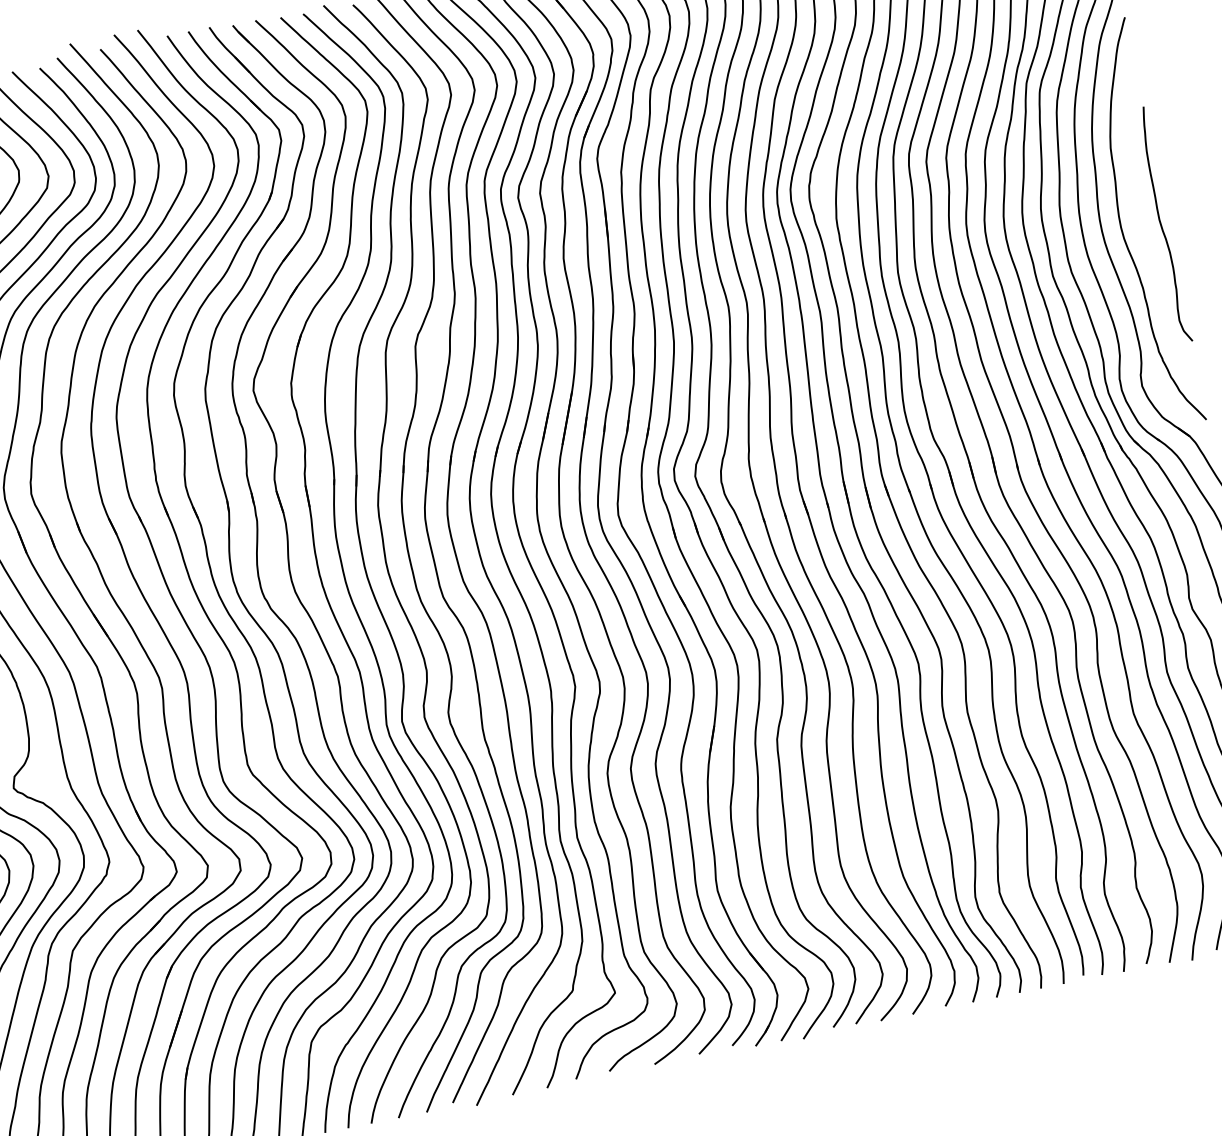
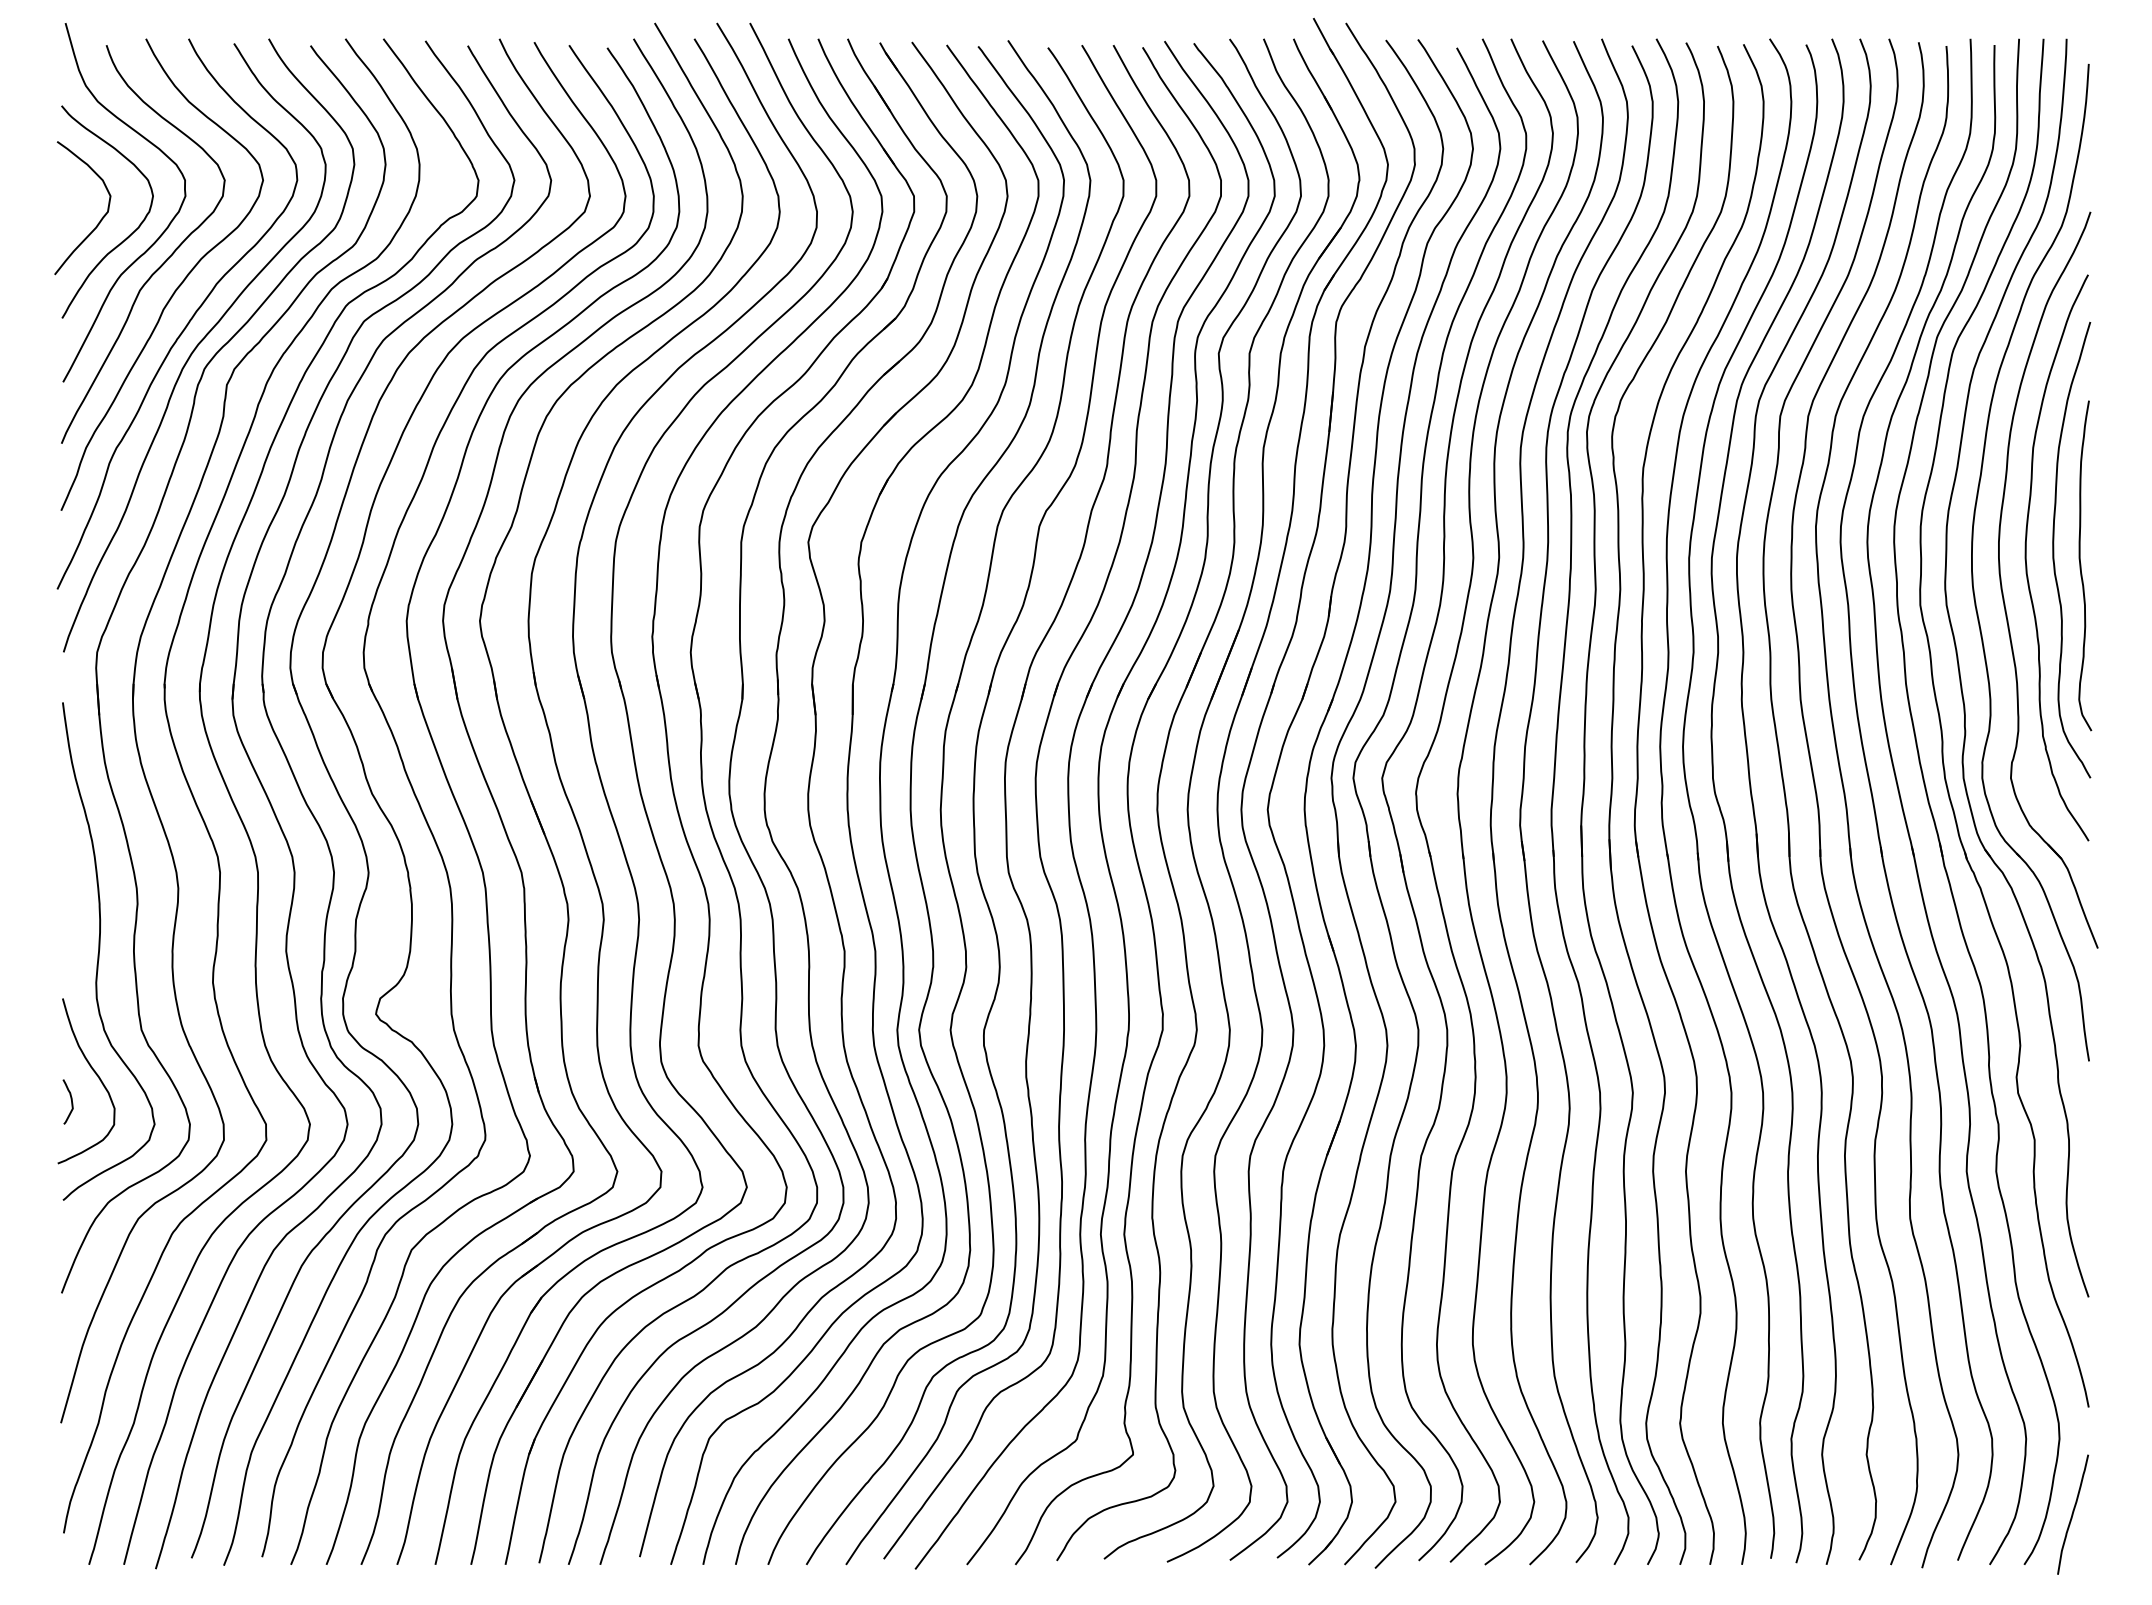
curve: (1140, 217) -> (2054, 549), added

